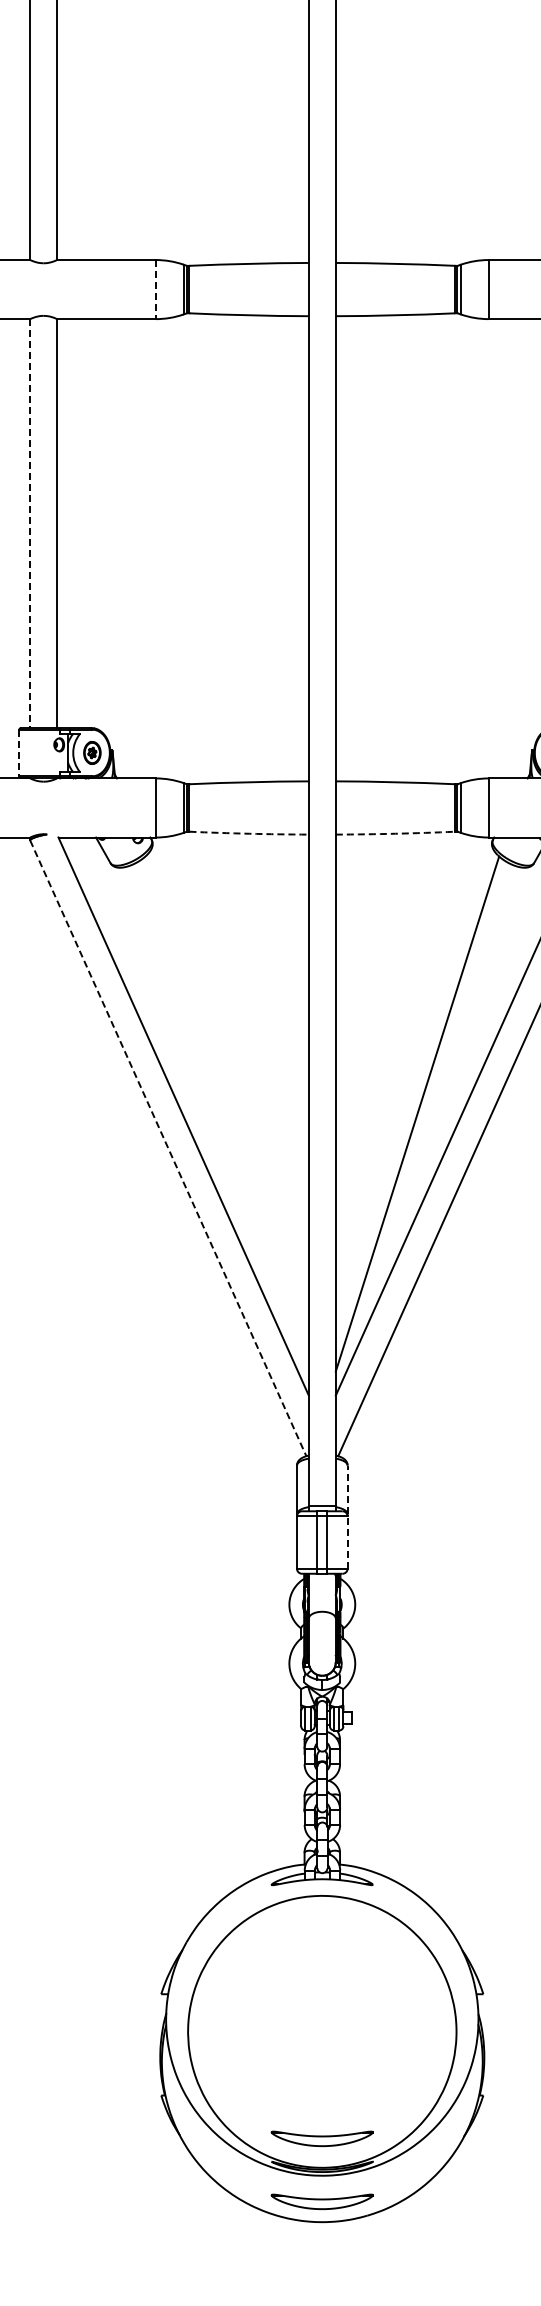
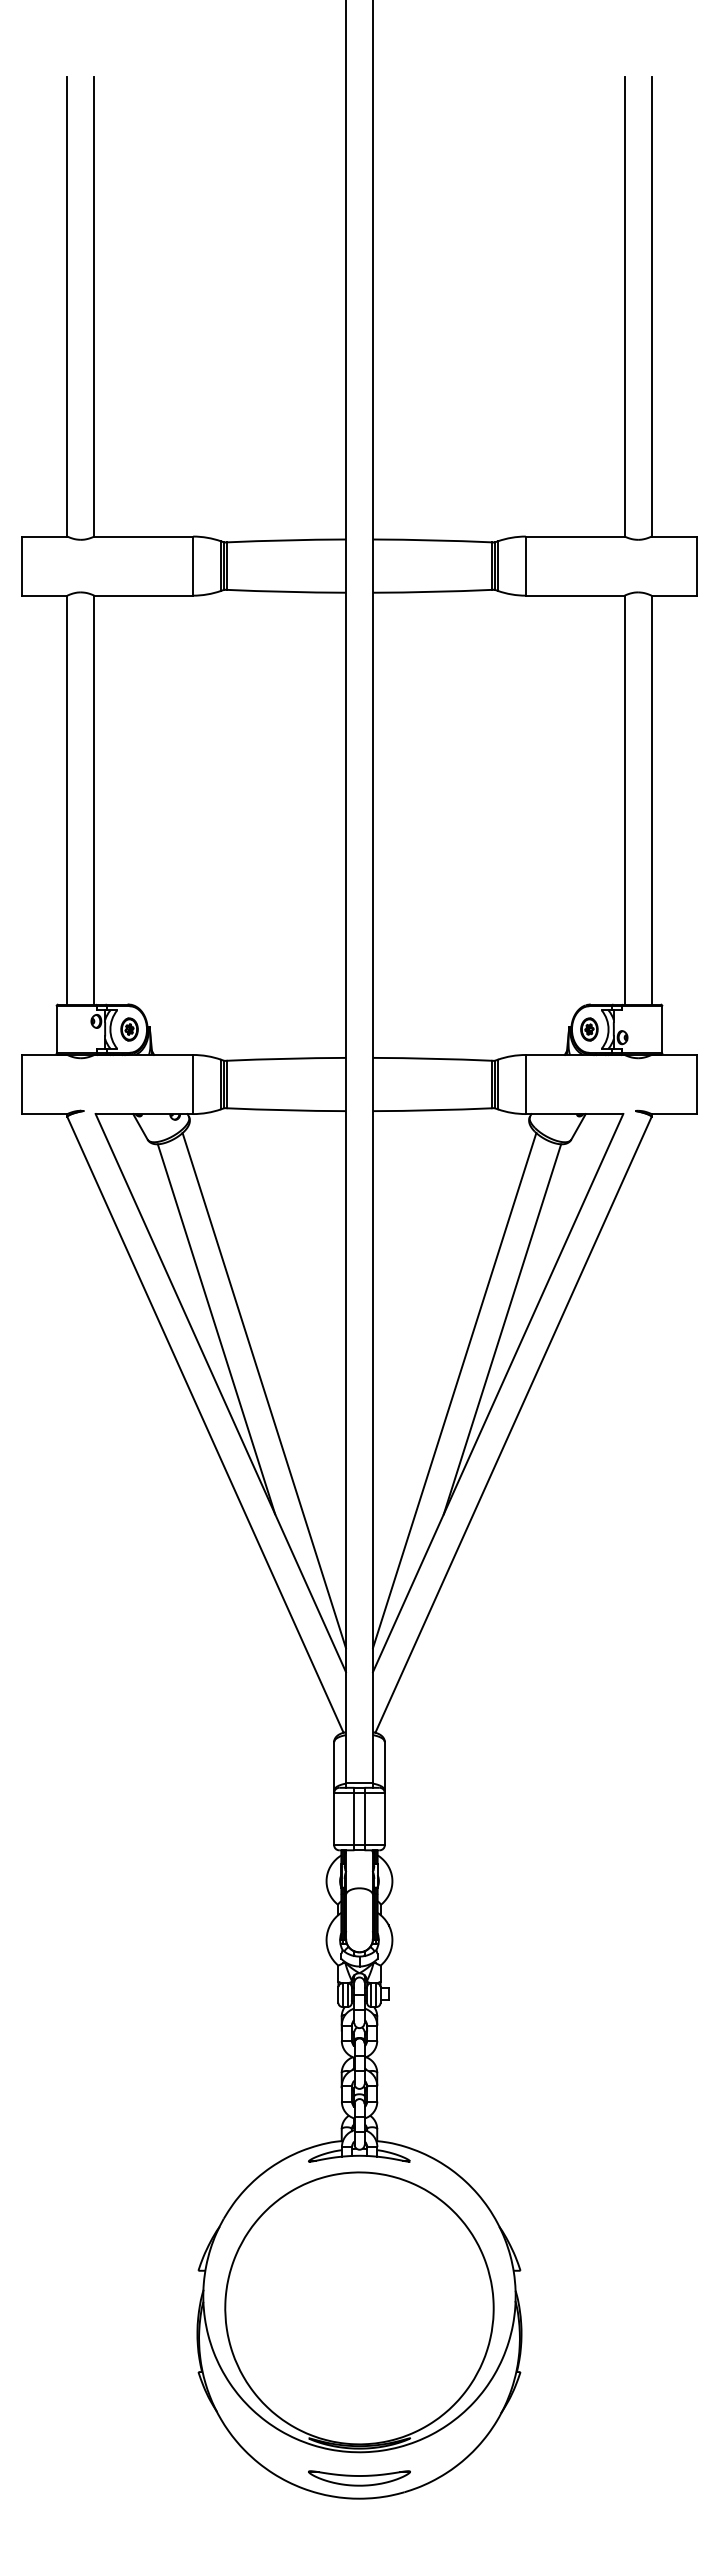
line: (156, 289) -> (193, 566), dashed -> solid
line: (30, 523) -> (67, 800), dashed -> solid
line: (19, 753) -> (56, 1030), dashed -> solid
arc: (249, 833) -> (286, 1110), dashed -> solid
arc: (395, 833) -> (432, 1110), dashed -> solid
line: (179, 1052) -> (216, 1329), added
line: (465, 1052) -> (502, 1329), added
line: (226, 1113) -> (263, 1390), added
line: (168, 1148) -> (205, 1425), dashed -> solid
line: (347, 1516) -> (384, 1793), dashed -> solid
part: (322, 2138) -> (359, 2415), removed

